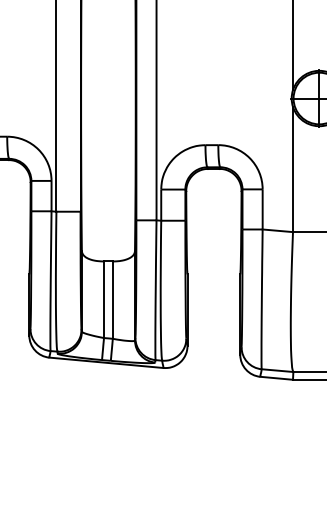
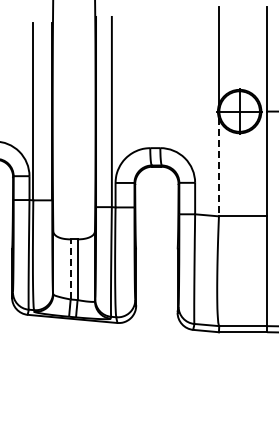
line: (292, 169) -> (218, 167), solid -> dashed
line: (103, 298) -> (70, 268), solid -> dashed

